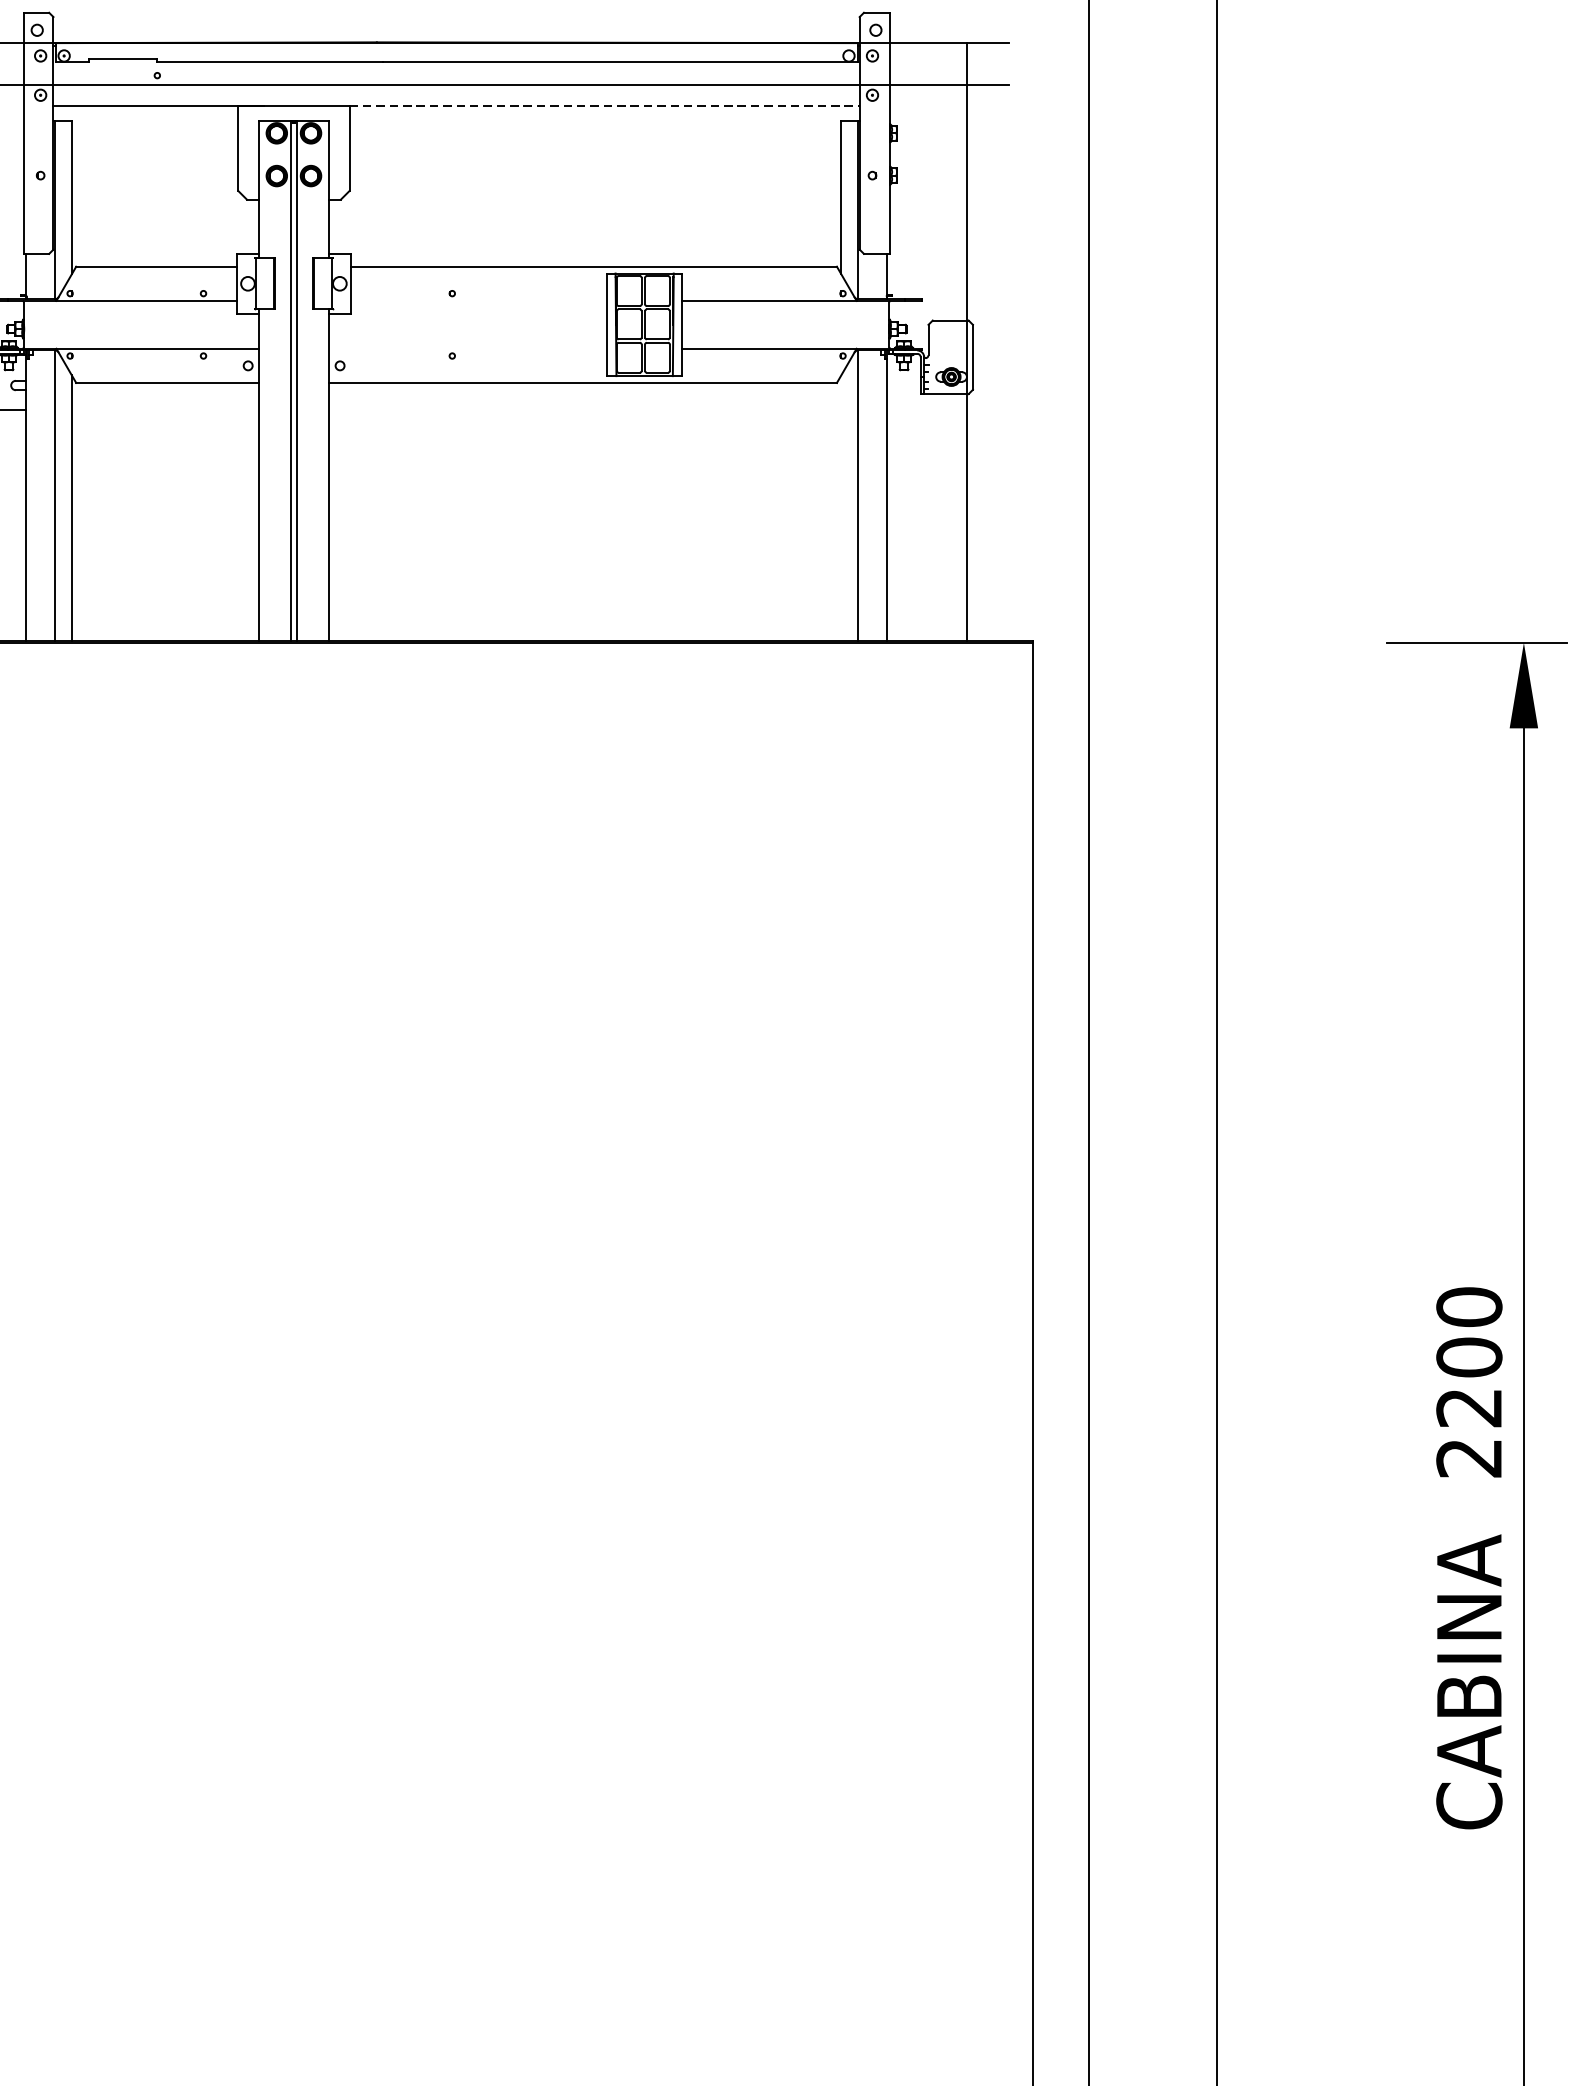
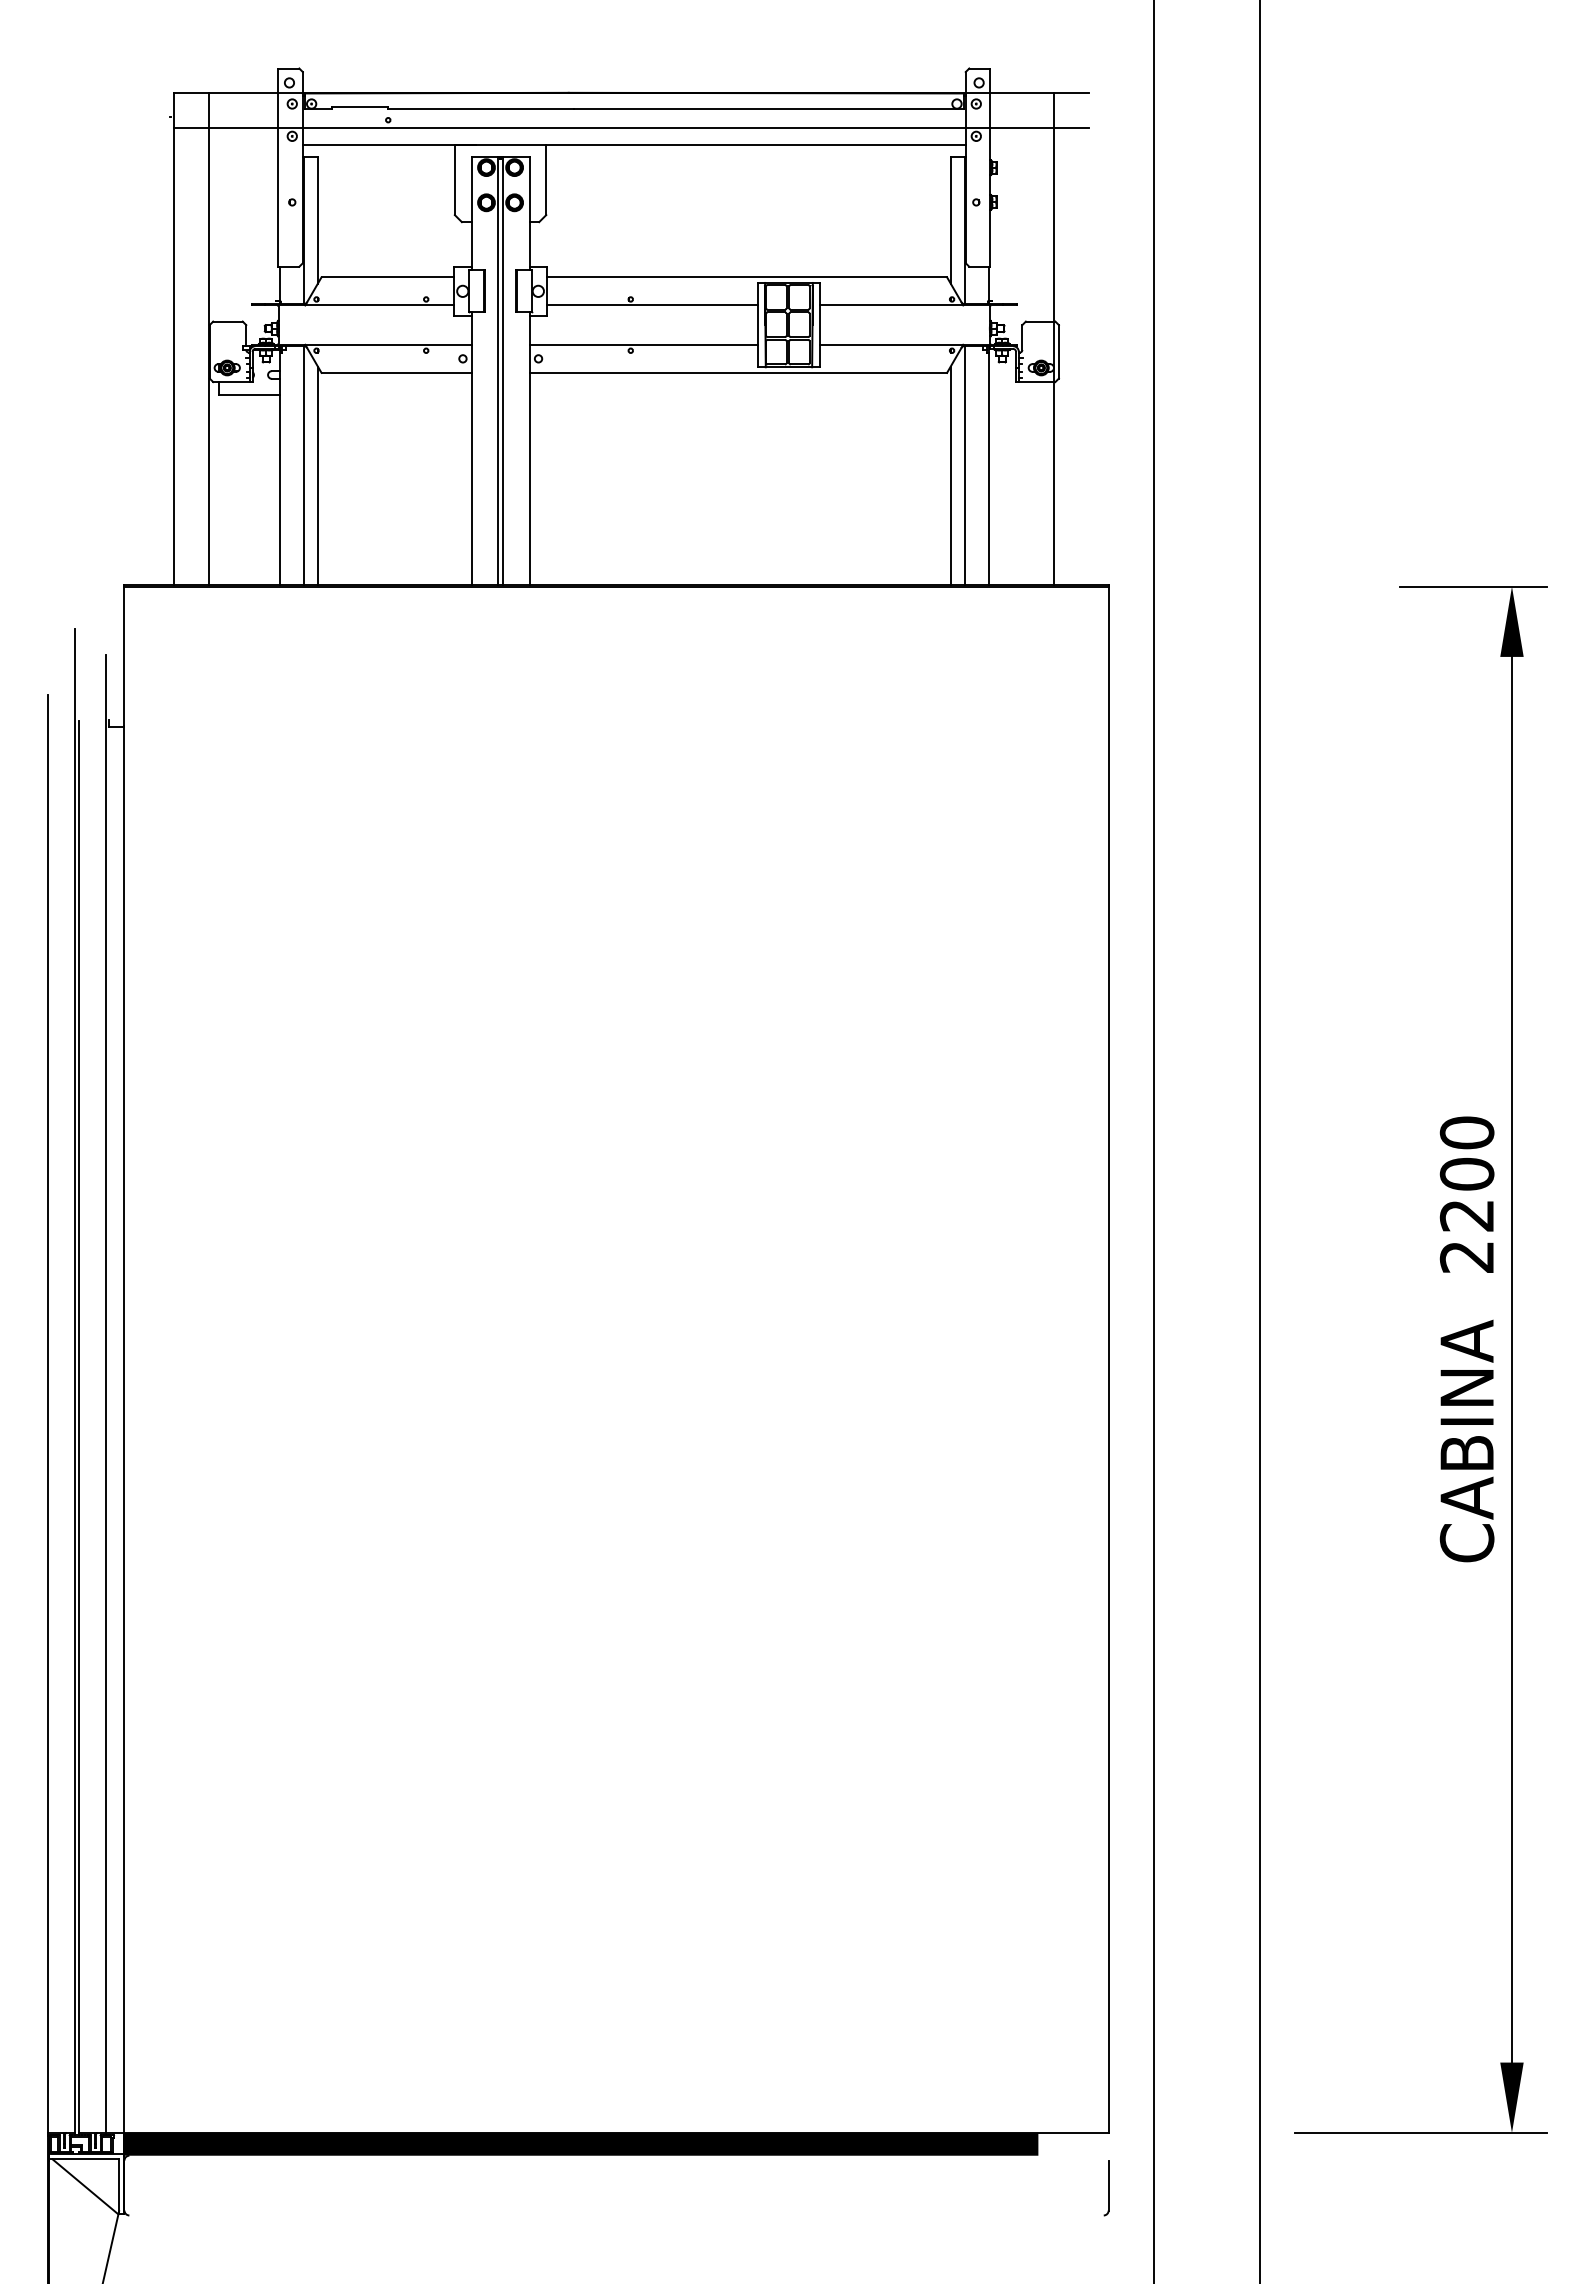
line: (605, 105) -> (756, 144), dashed -> solid
line: (478, 300) -> (652, 305), added
line: (467, 348) -> (643, 344), added
line: (841, 507) -> (950, 475), added

